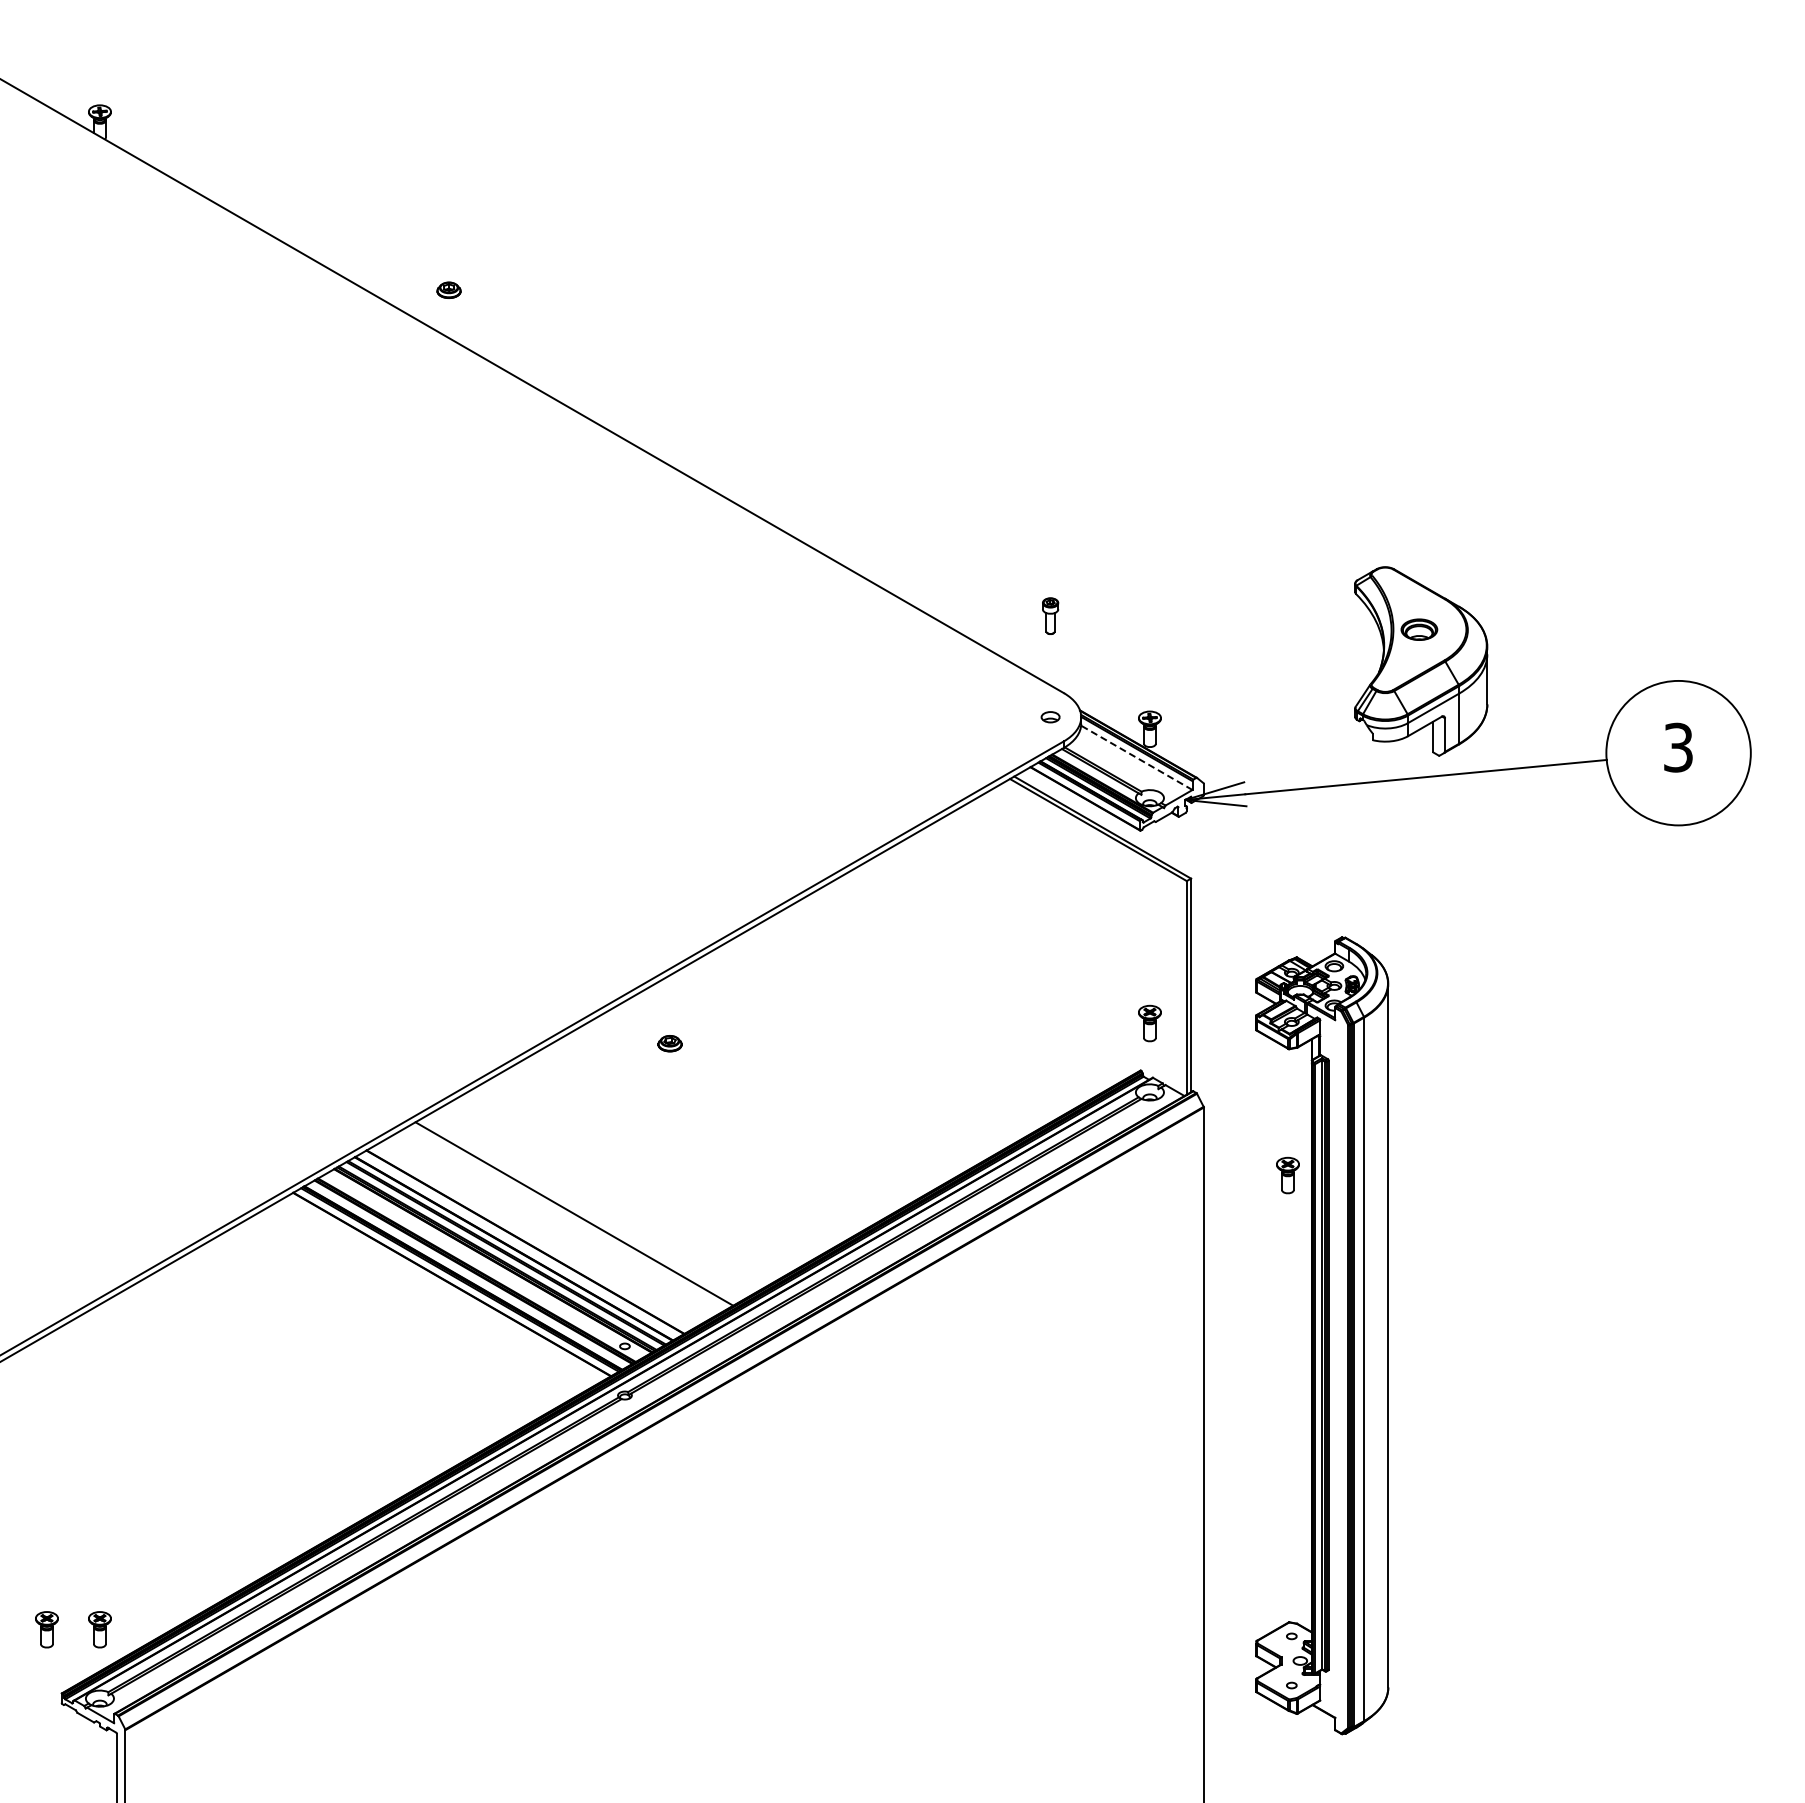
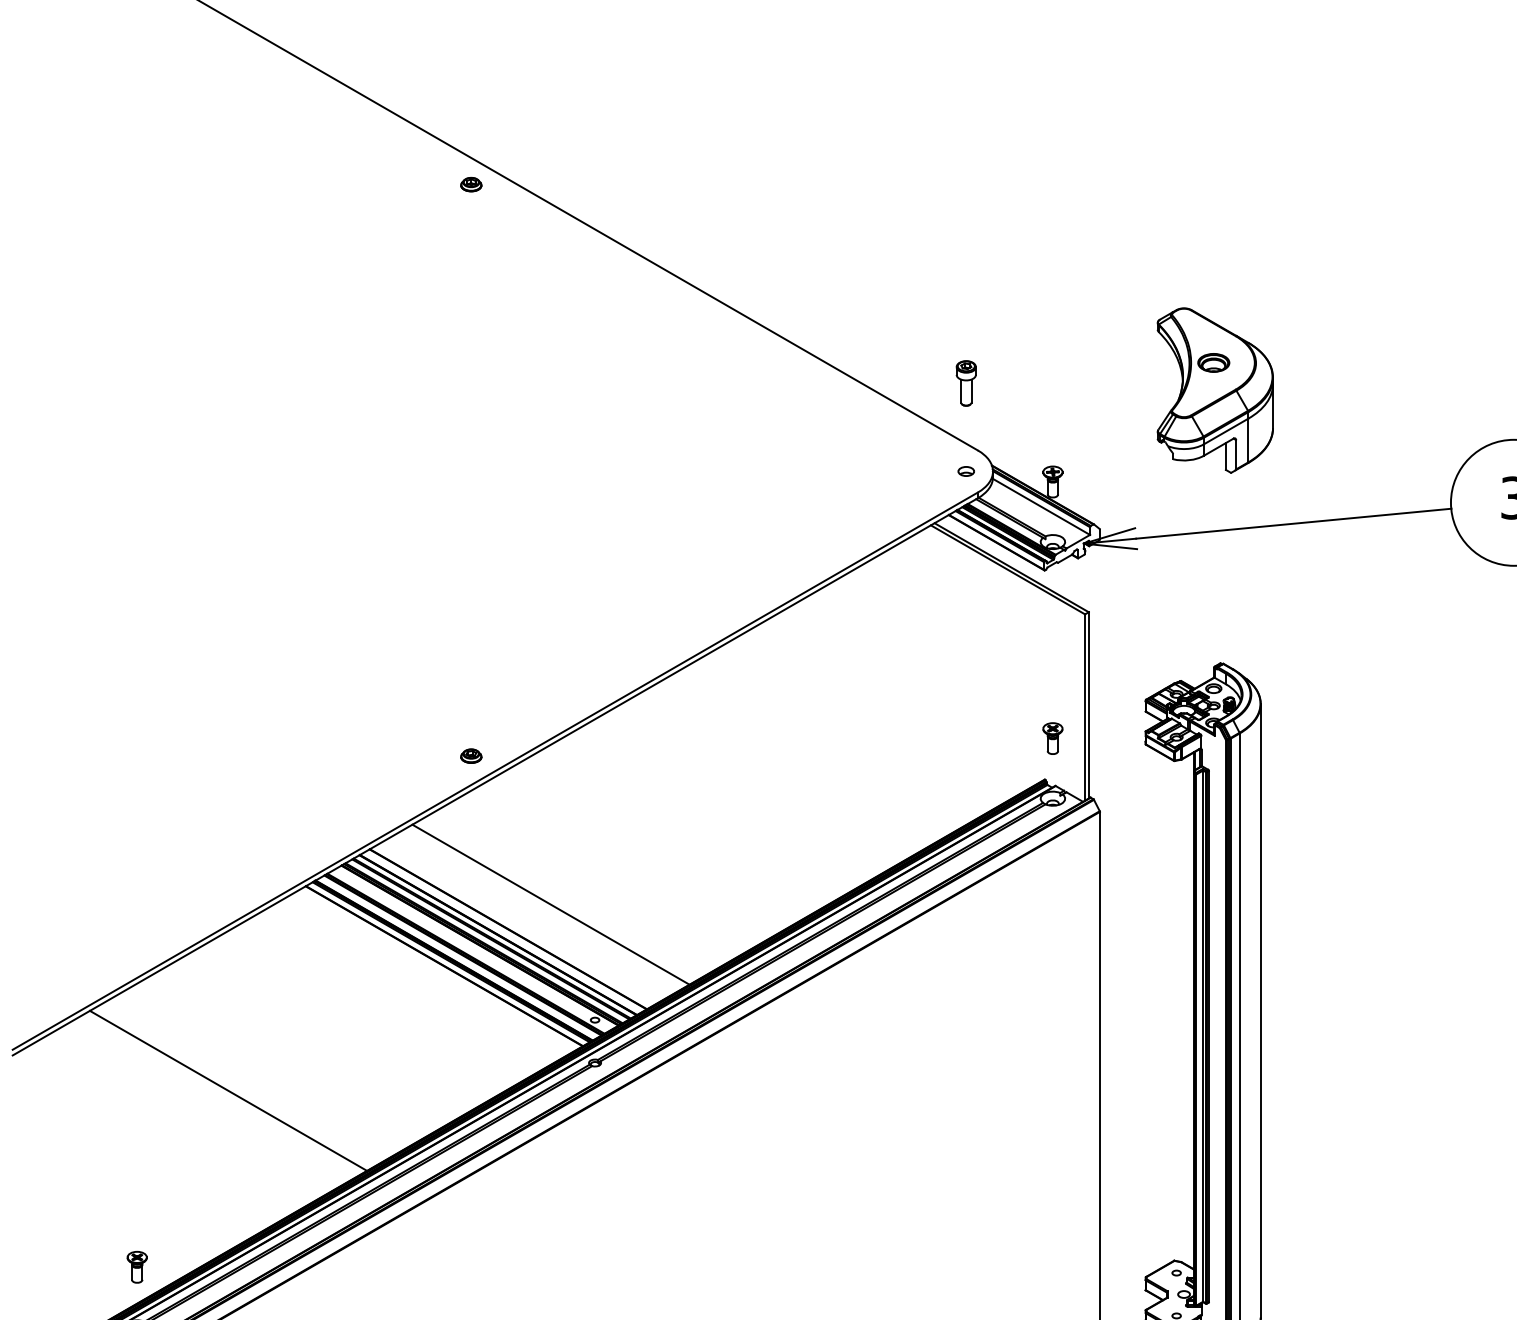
part: (448, 289) -> (470, 183), moved
part: (1050, 615) -> (966, 382), size x1.43
part: (1421, 661) -> (1215, 390), moved
line: (1136, 757) -> (1041, 506), dashed -> solid
part: (669, 1043) -> (470, 756), moved
part: (1287, 1175) -> (1172, 871), removed
line: (204, 1427) -> (228, 1090), added
part: (46, 1629) -> (90, 1267), removed

